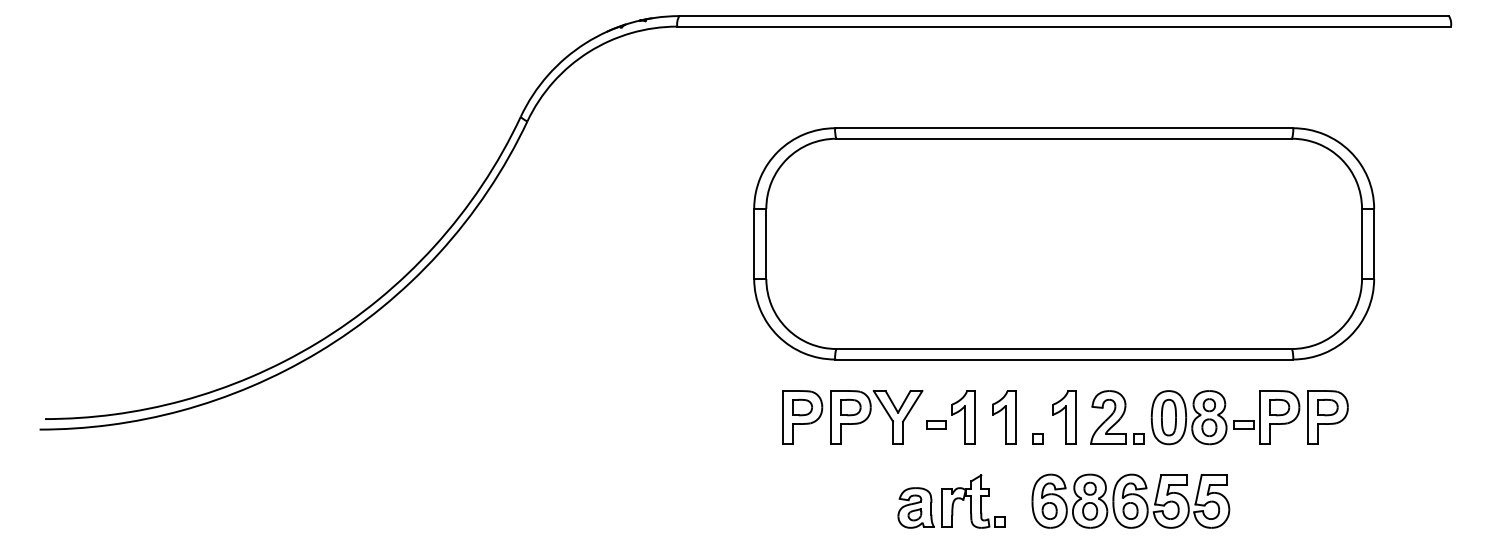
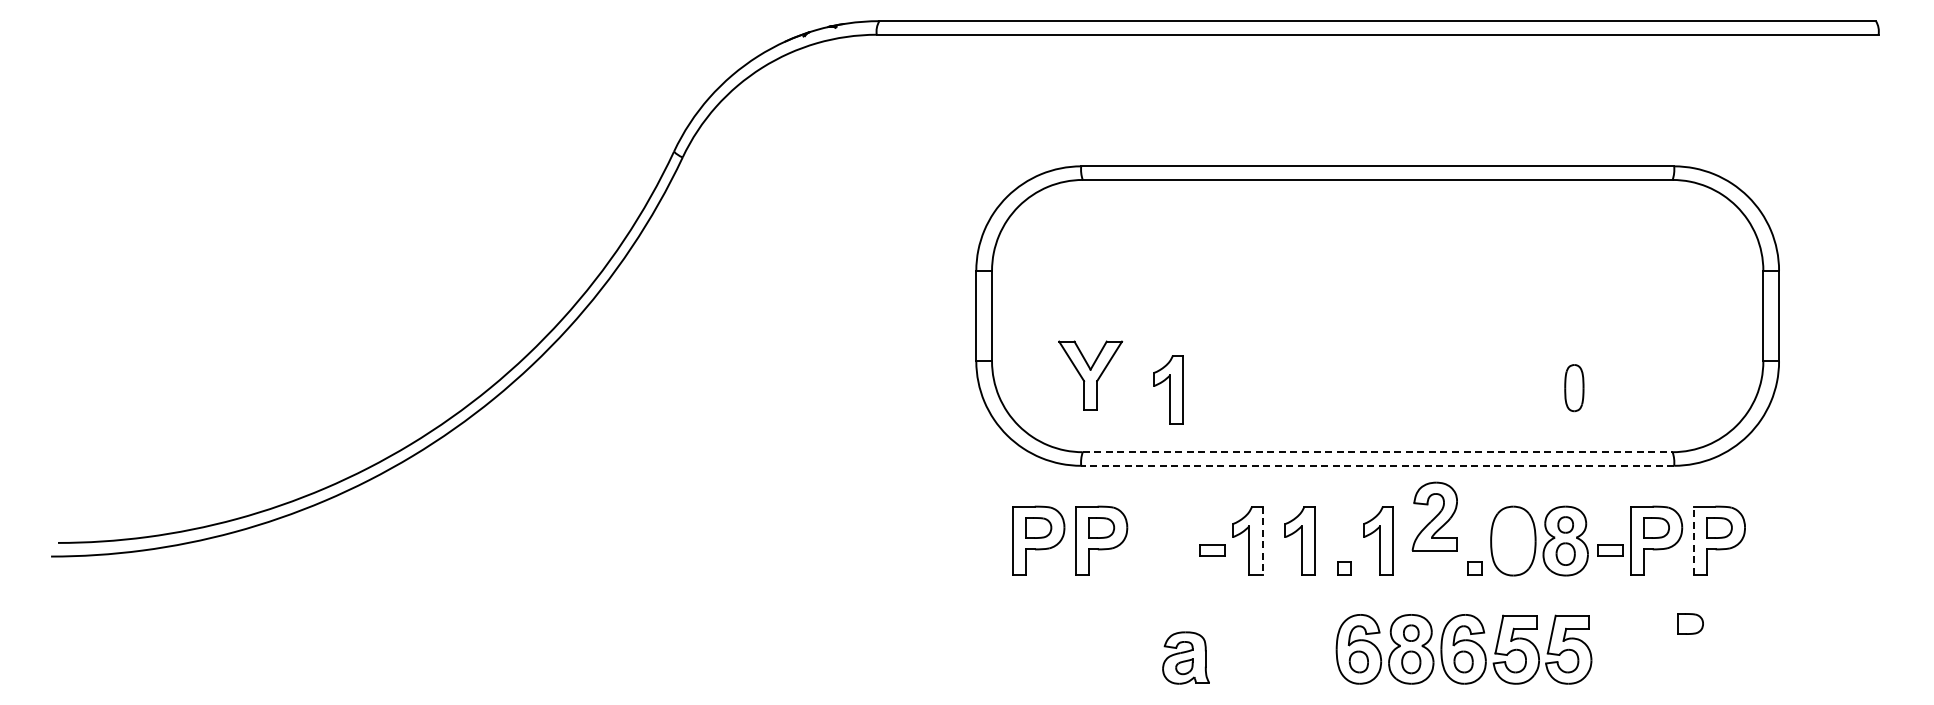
part: (902, 300) -> (1168, 389), added
line: (1064, 349) -> (1377, 452), solid -> dashed
line: (1064, 359) -> (1377, 465), solid -> dashed
part: (897, 417) -> (1090, 375), moved
line: (975, 417) -> (1262, 541), solid -> dashed
part: (1108, 417) -> (1434, 516), moved
part: (1169, 417) -> (1574, 388), moved
line: (1308, 417) -> (1693, 540), solid -> dashed
part: (1305, 481) -> (1690, 623), added
part: (973, 501) -> (1260, 649), removed

